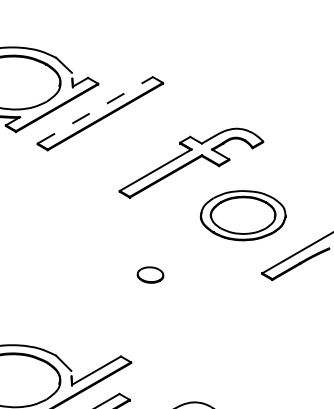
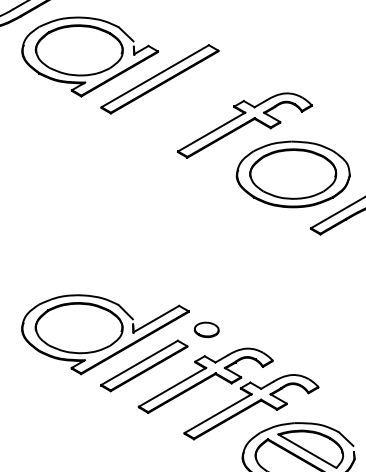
line: (95, 110) -> (155, 76), dashed -> solid
part: (242, 215) -> (292, 174), size x1.43
part: (150, 274) -> (206, 329), moved

